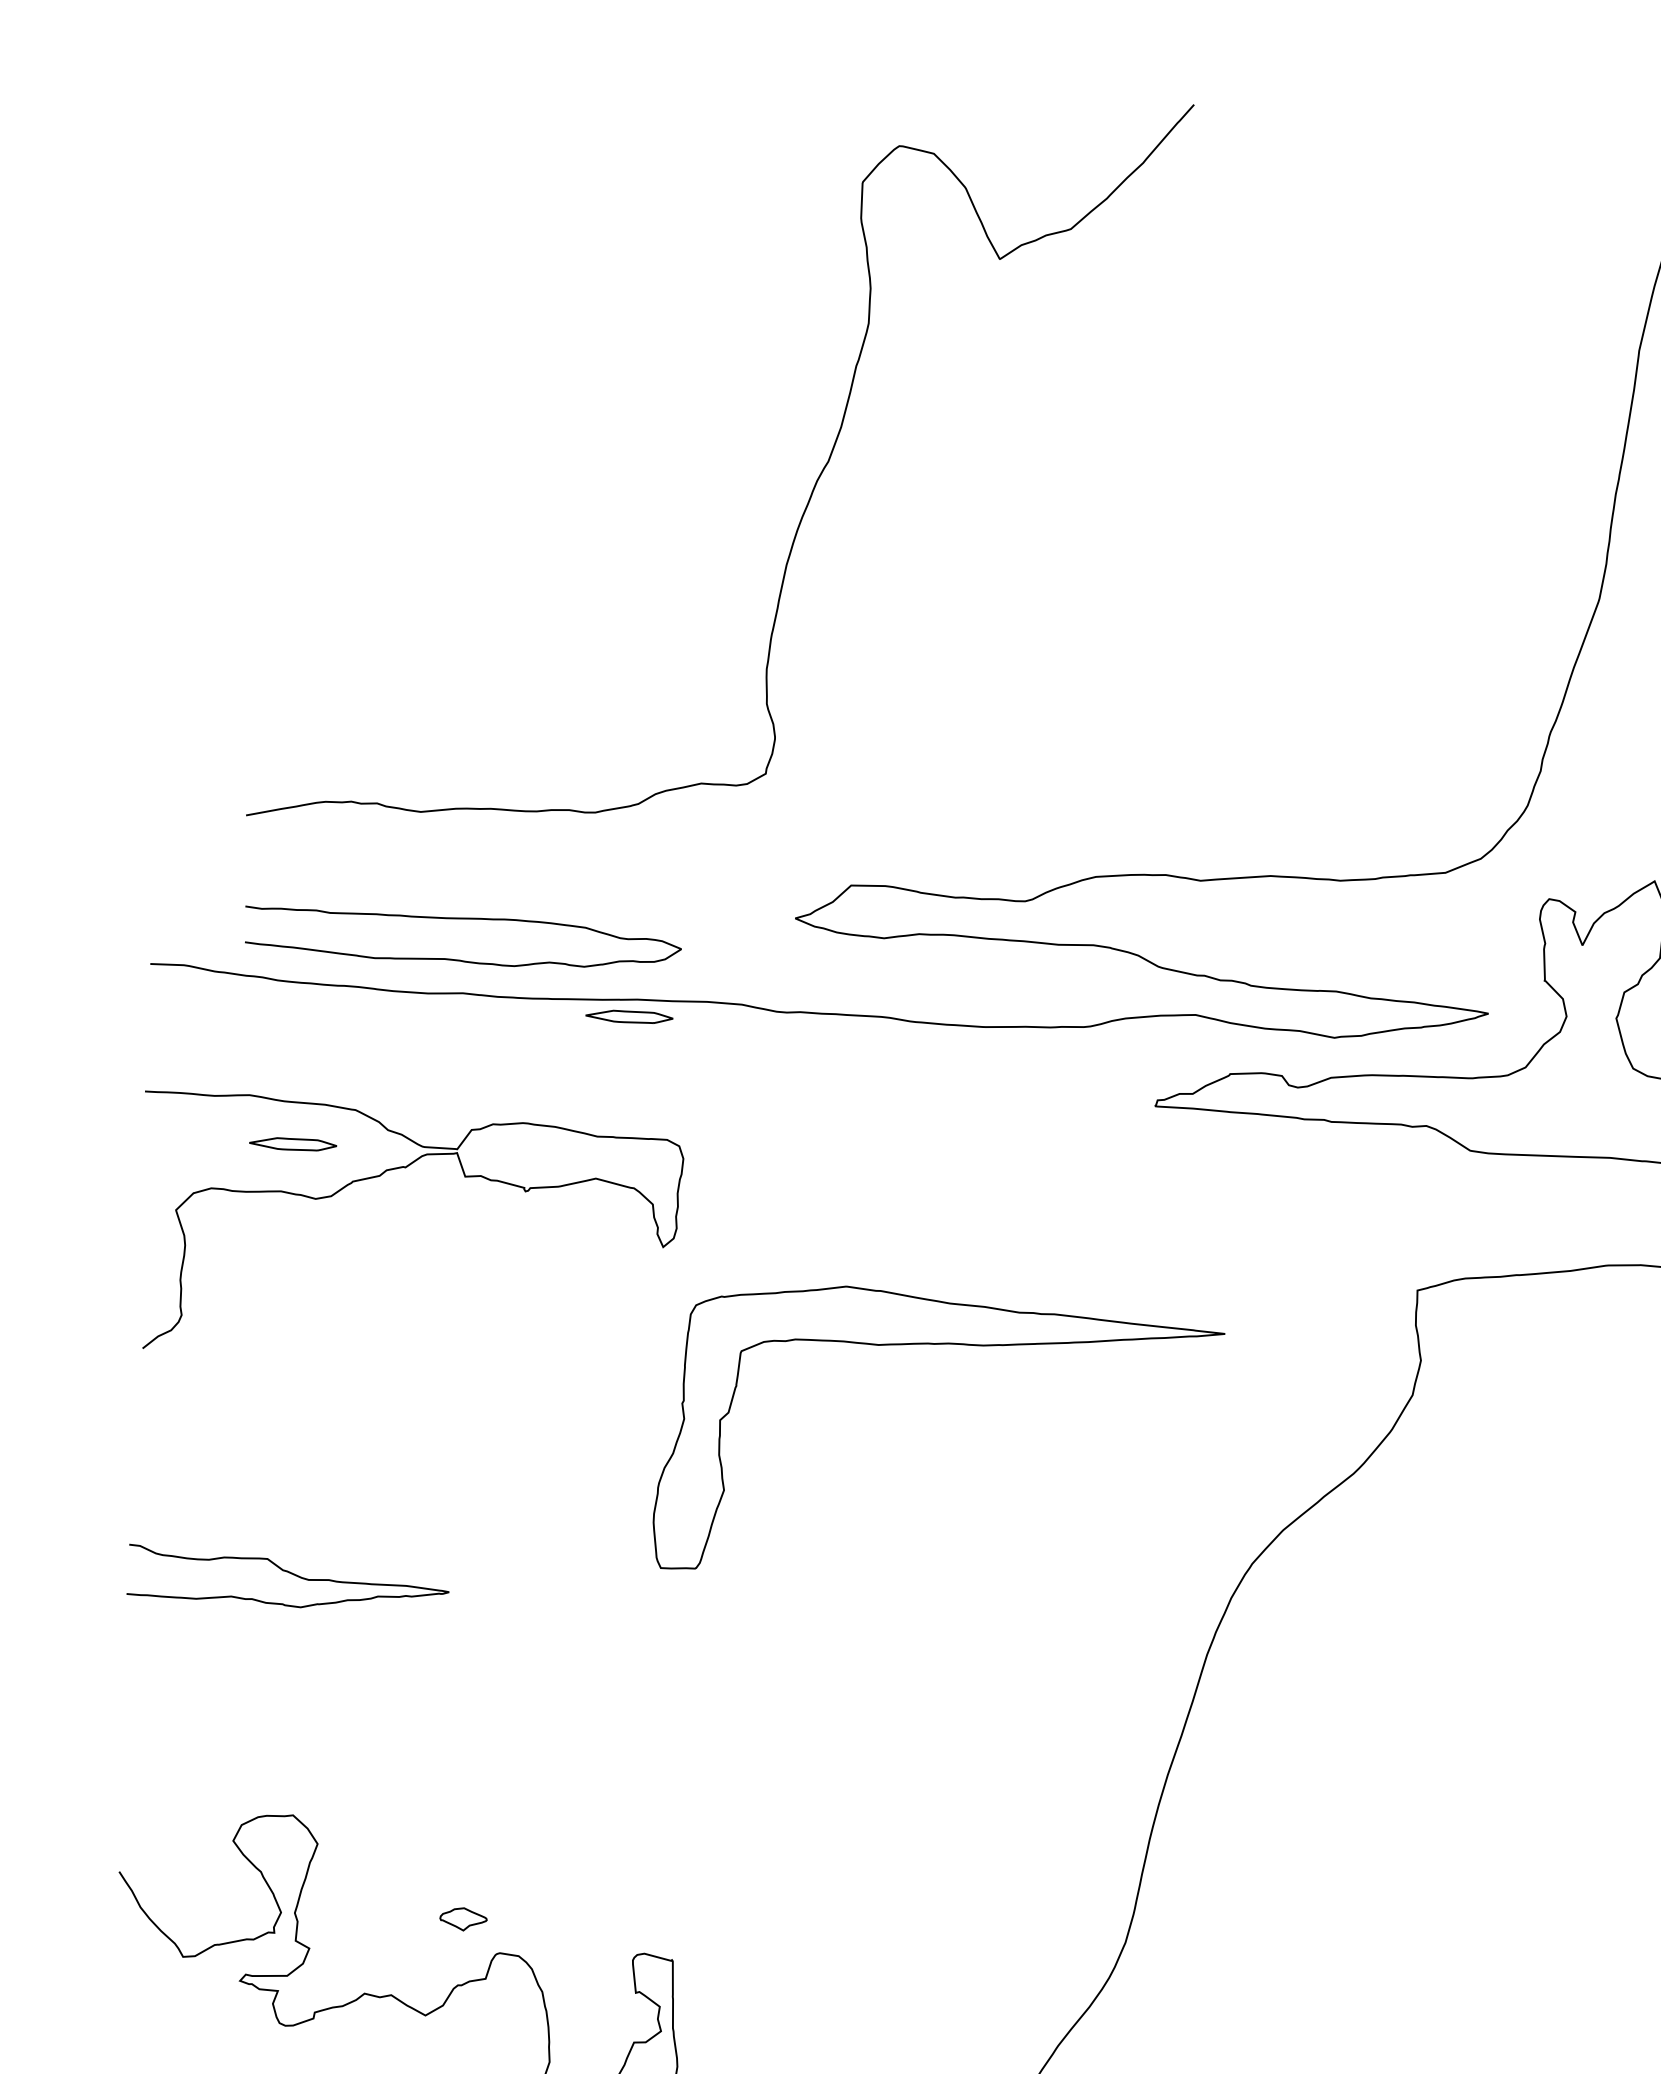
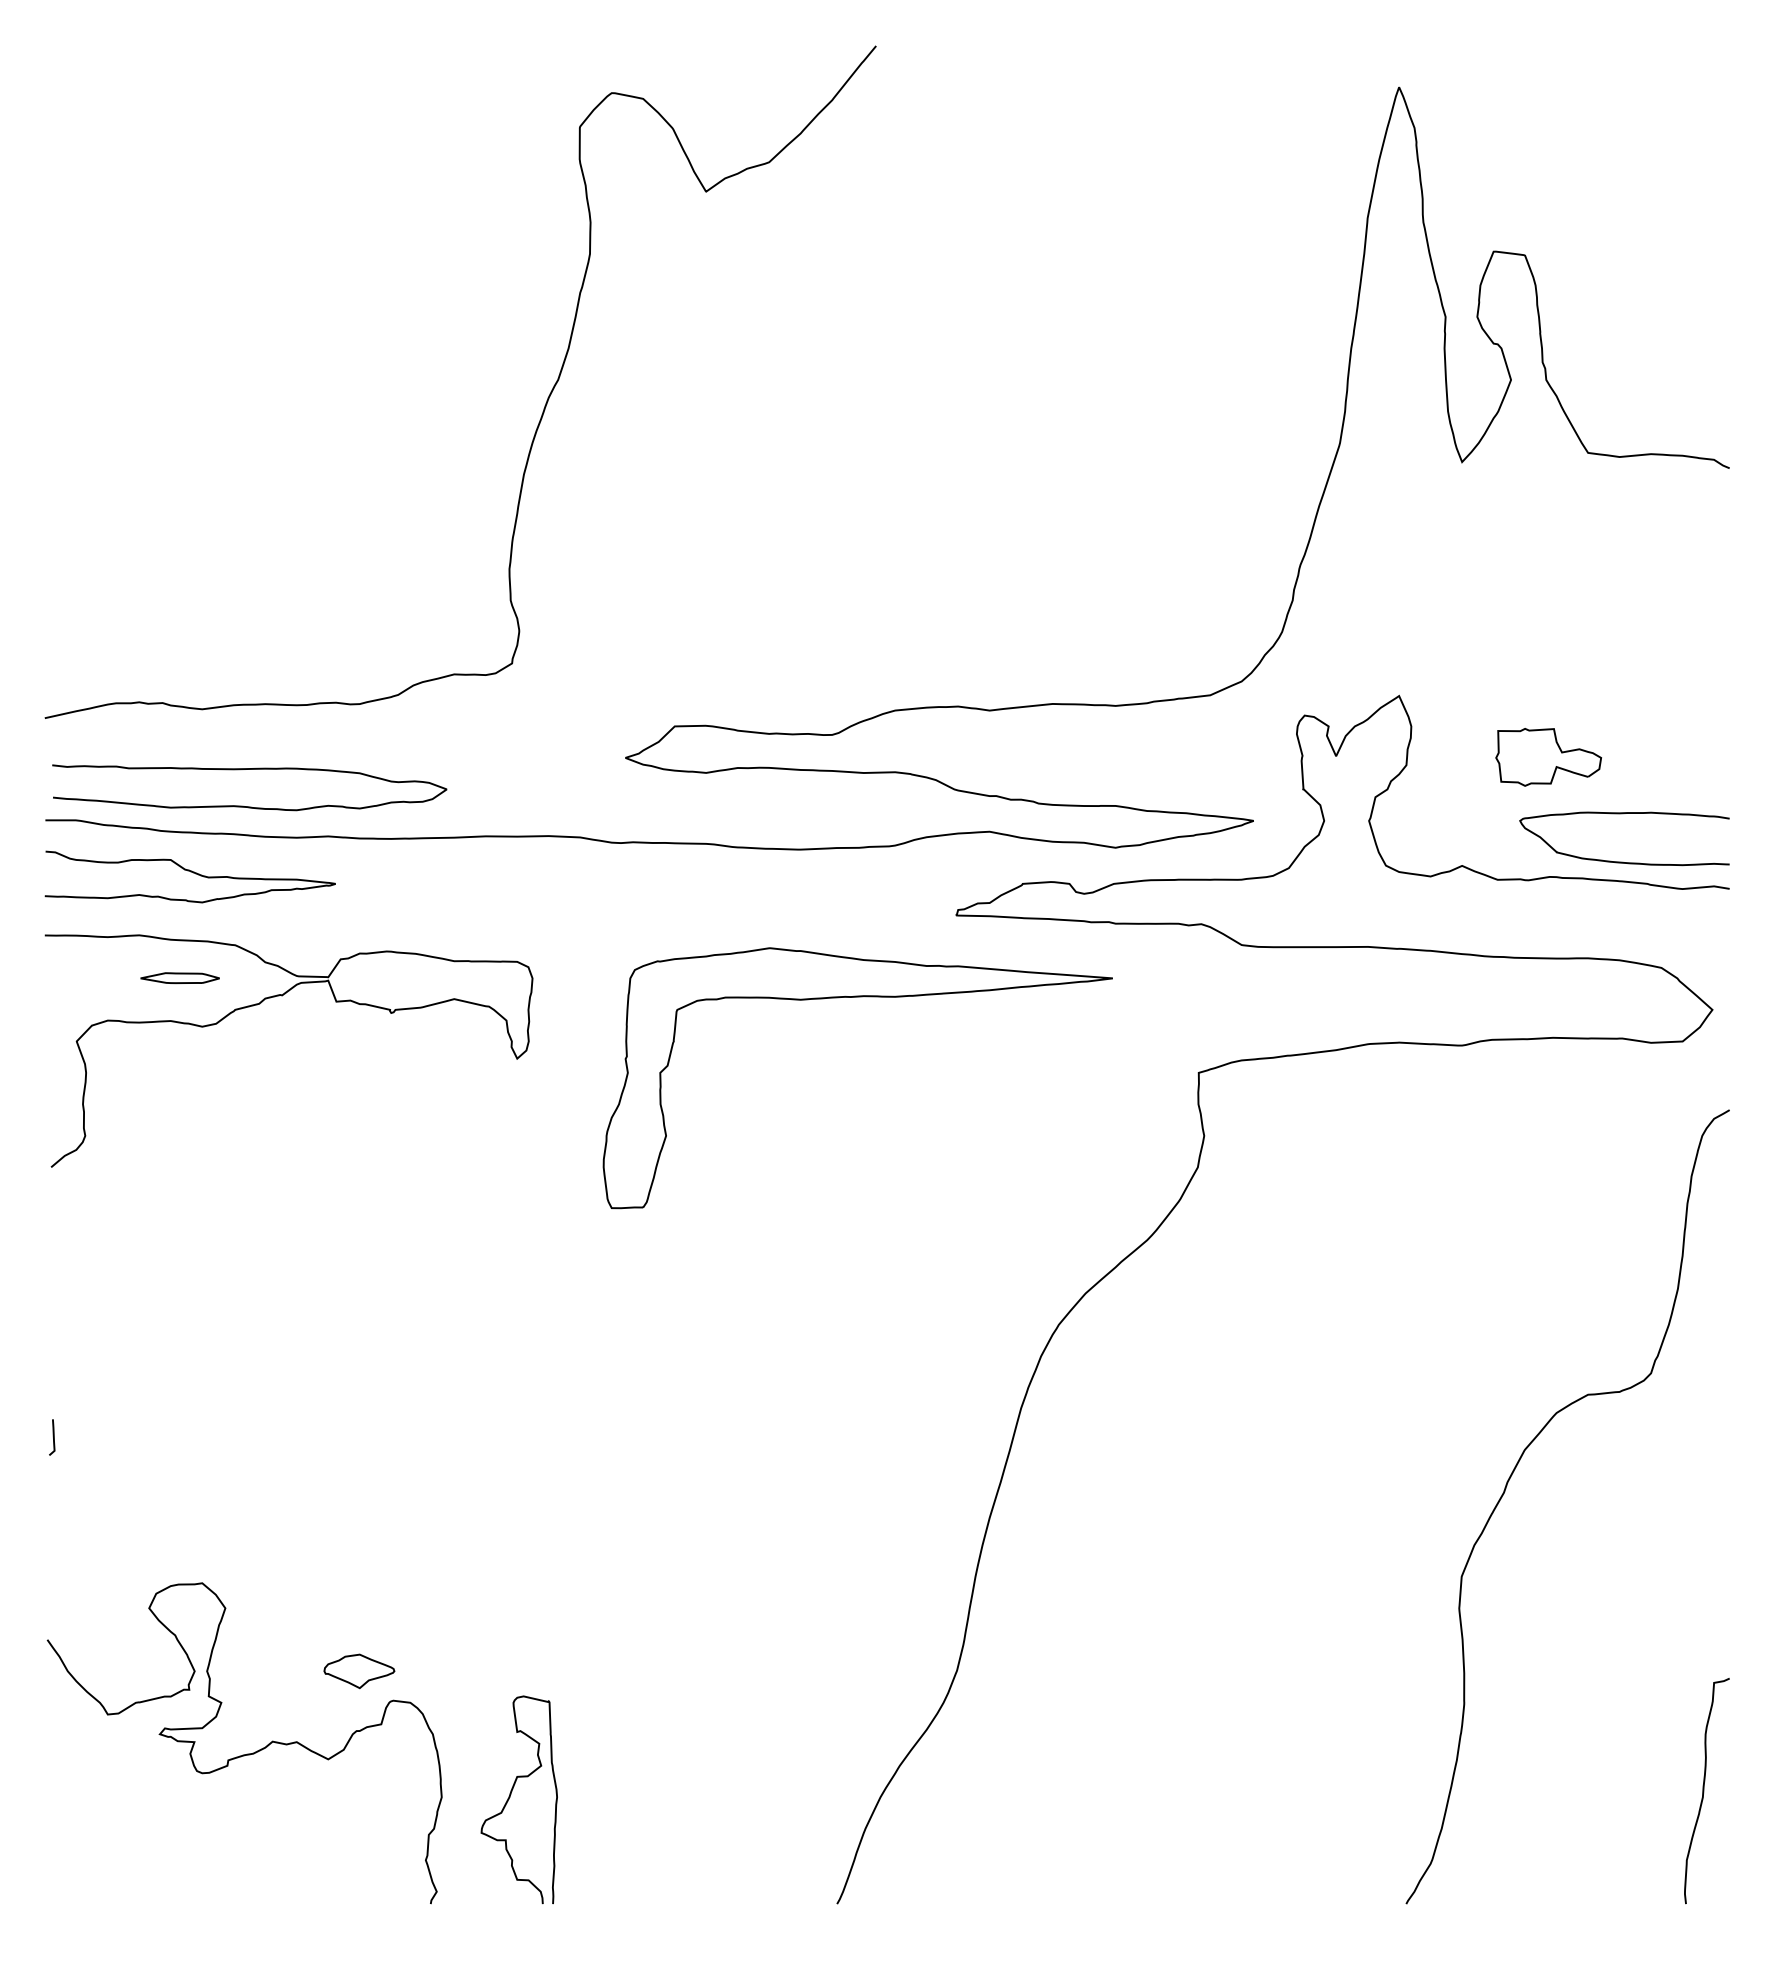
curve: (810, 492) -> (543, 408), moved
curve: (463, 919) -> (249, 769), moved
part: (628, 1017) -> (478, 852), removed
part: (941, 1344) -> (857, 997), moved
curve: (288, 1573) -> (190, 872), moved
line: (133, 1646) -> (52, 1436), added
part: (463, 1919) -> (359, 1671), size x1.67

